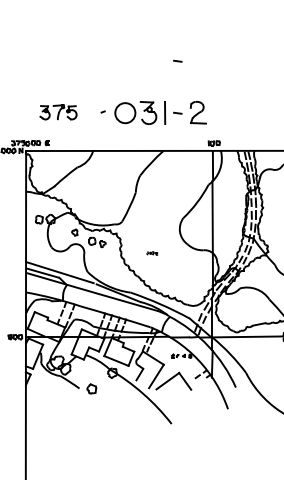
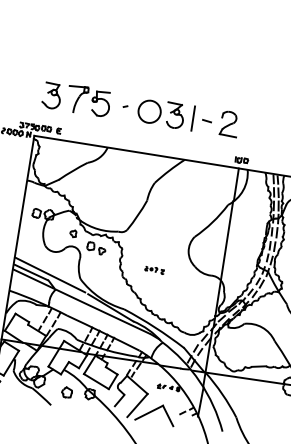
line: (177, 60) -> (215, 63), removed
part: (58, 112) -> (76, 99), size x1.67
part: (152, 253) -> (154, 270), size x1.67
part: (91, 388) -> (66, 392), moved

